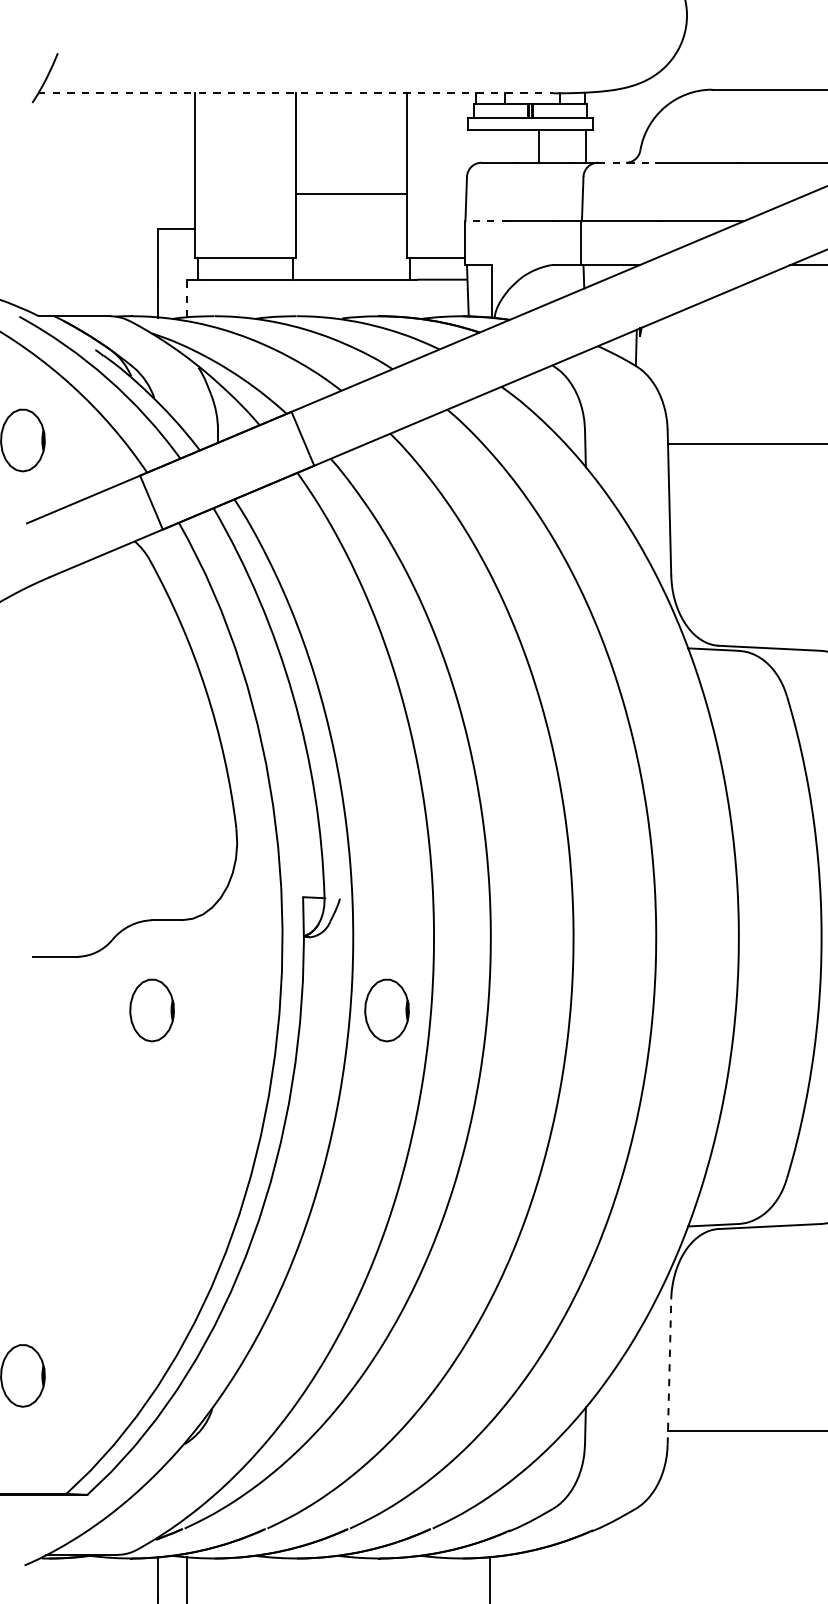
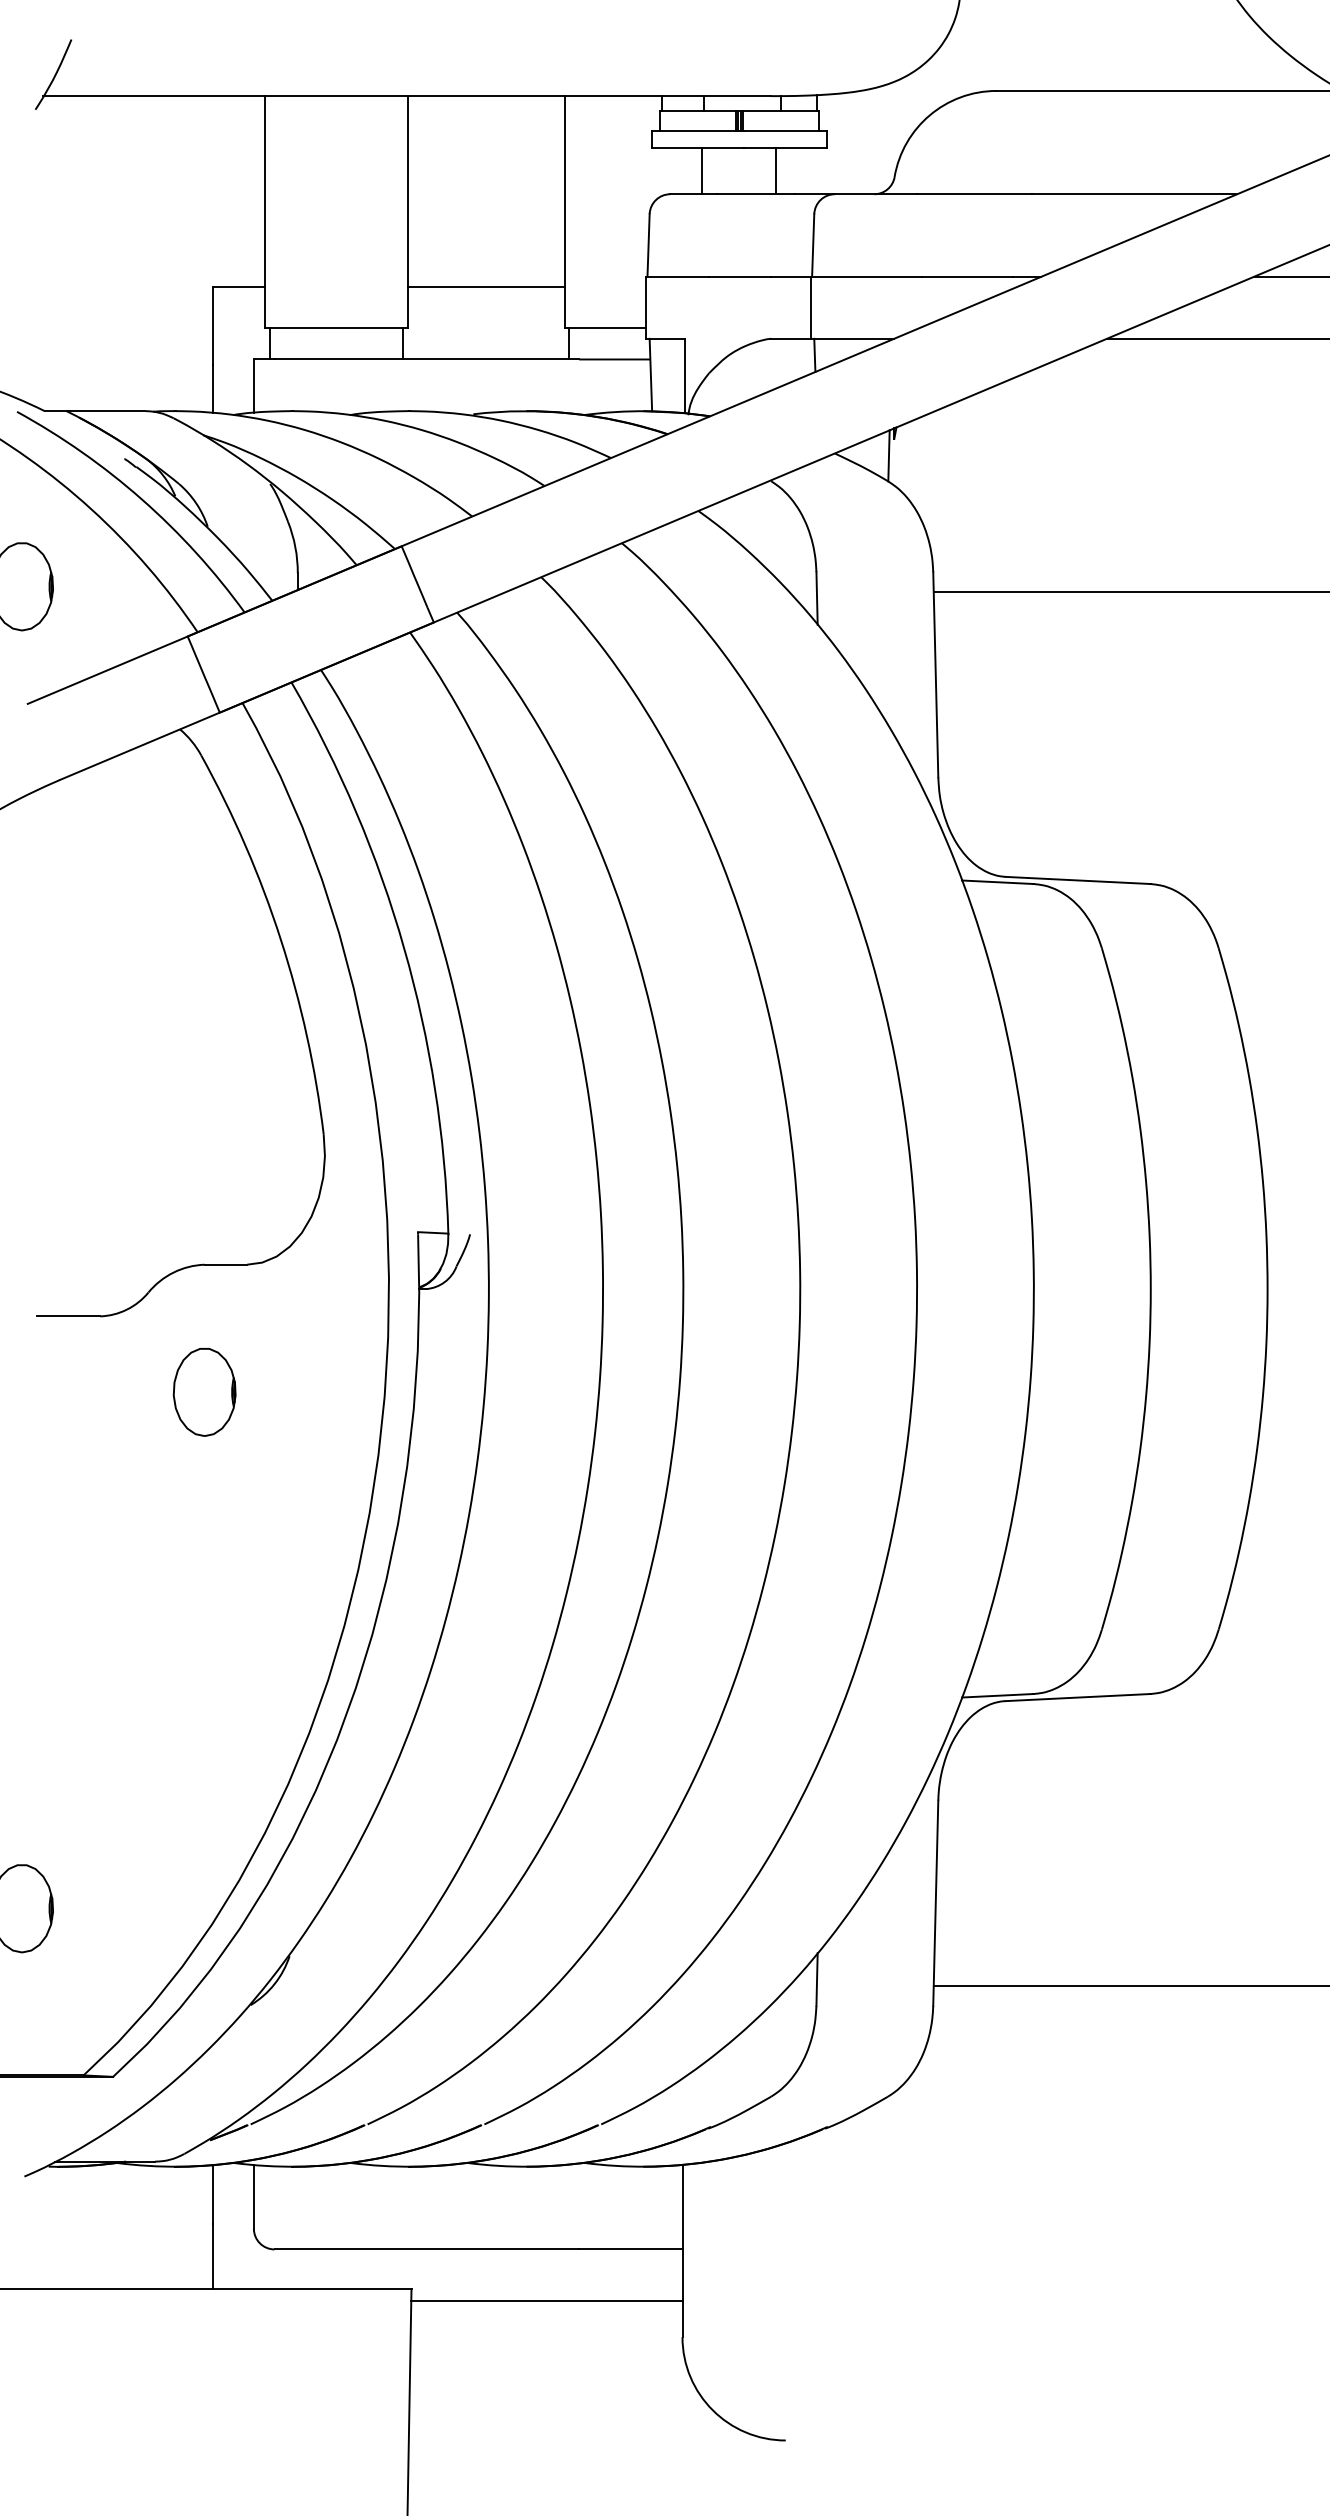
line: (295, 93) -> (407, 96), dashed -> solid
line: (539, 145) -> (702, 170), moved
line: (585, 145) -> (776, 170), moved
line: (627, 162) -> (876, 194), dashed -> solid
line: (350, 194) -> (485, 287), moved
line: (486, 220) -> (677, 276), dashed -> solid
line: (186, 298) -> (253, 386), dashed -> solid
part: (386, 1010) -> (536, 1392), removed
line: (669, 1372) -> (935, 1903), dashed -> solid

